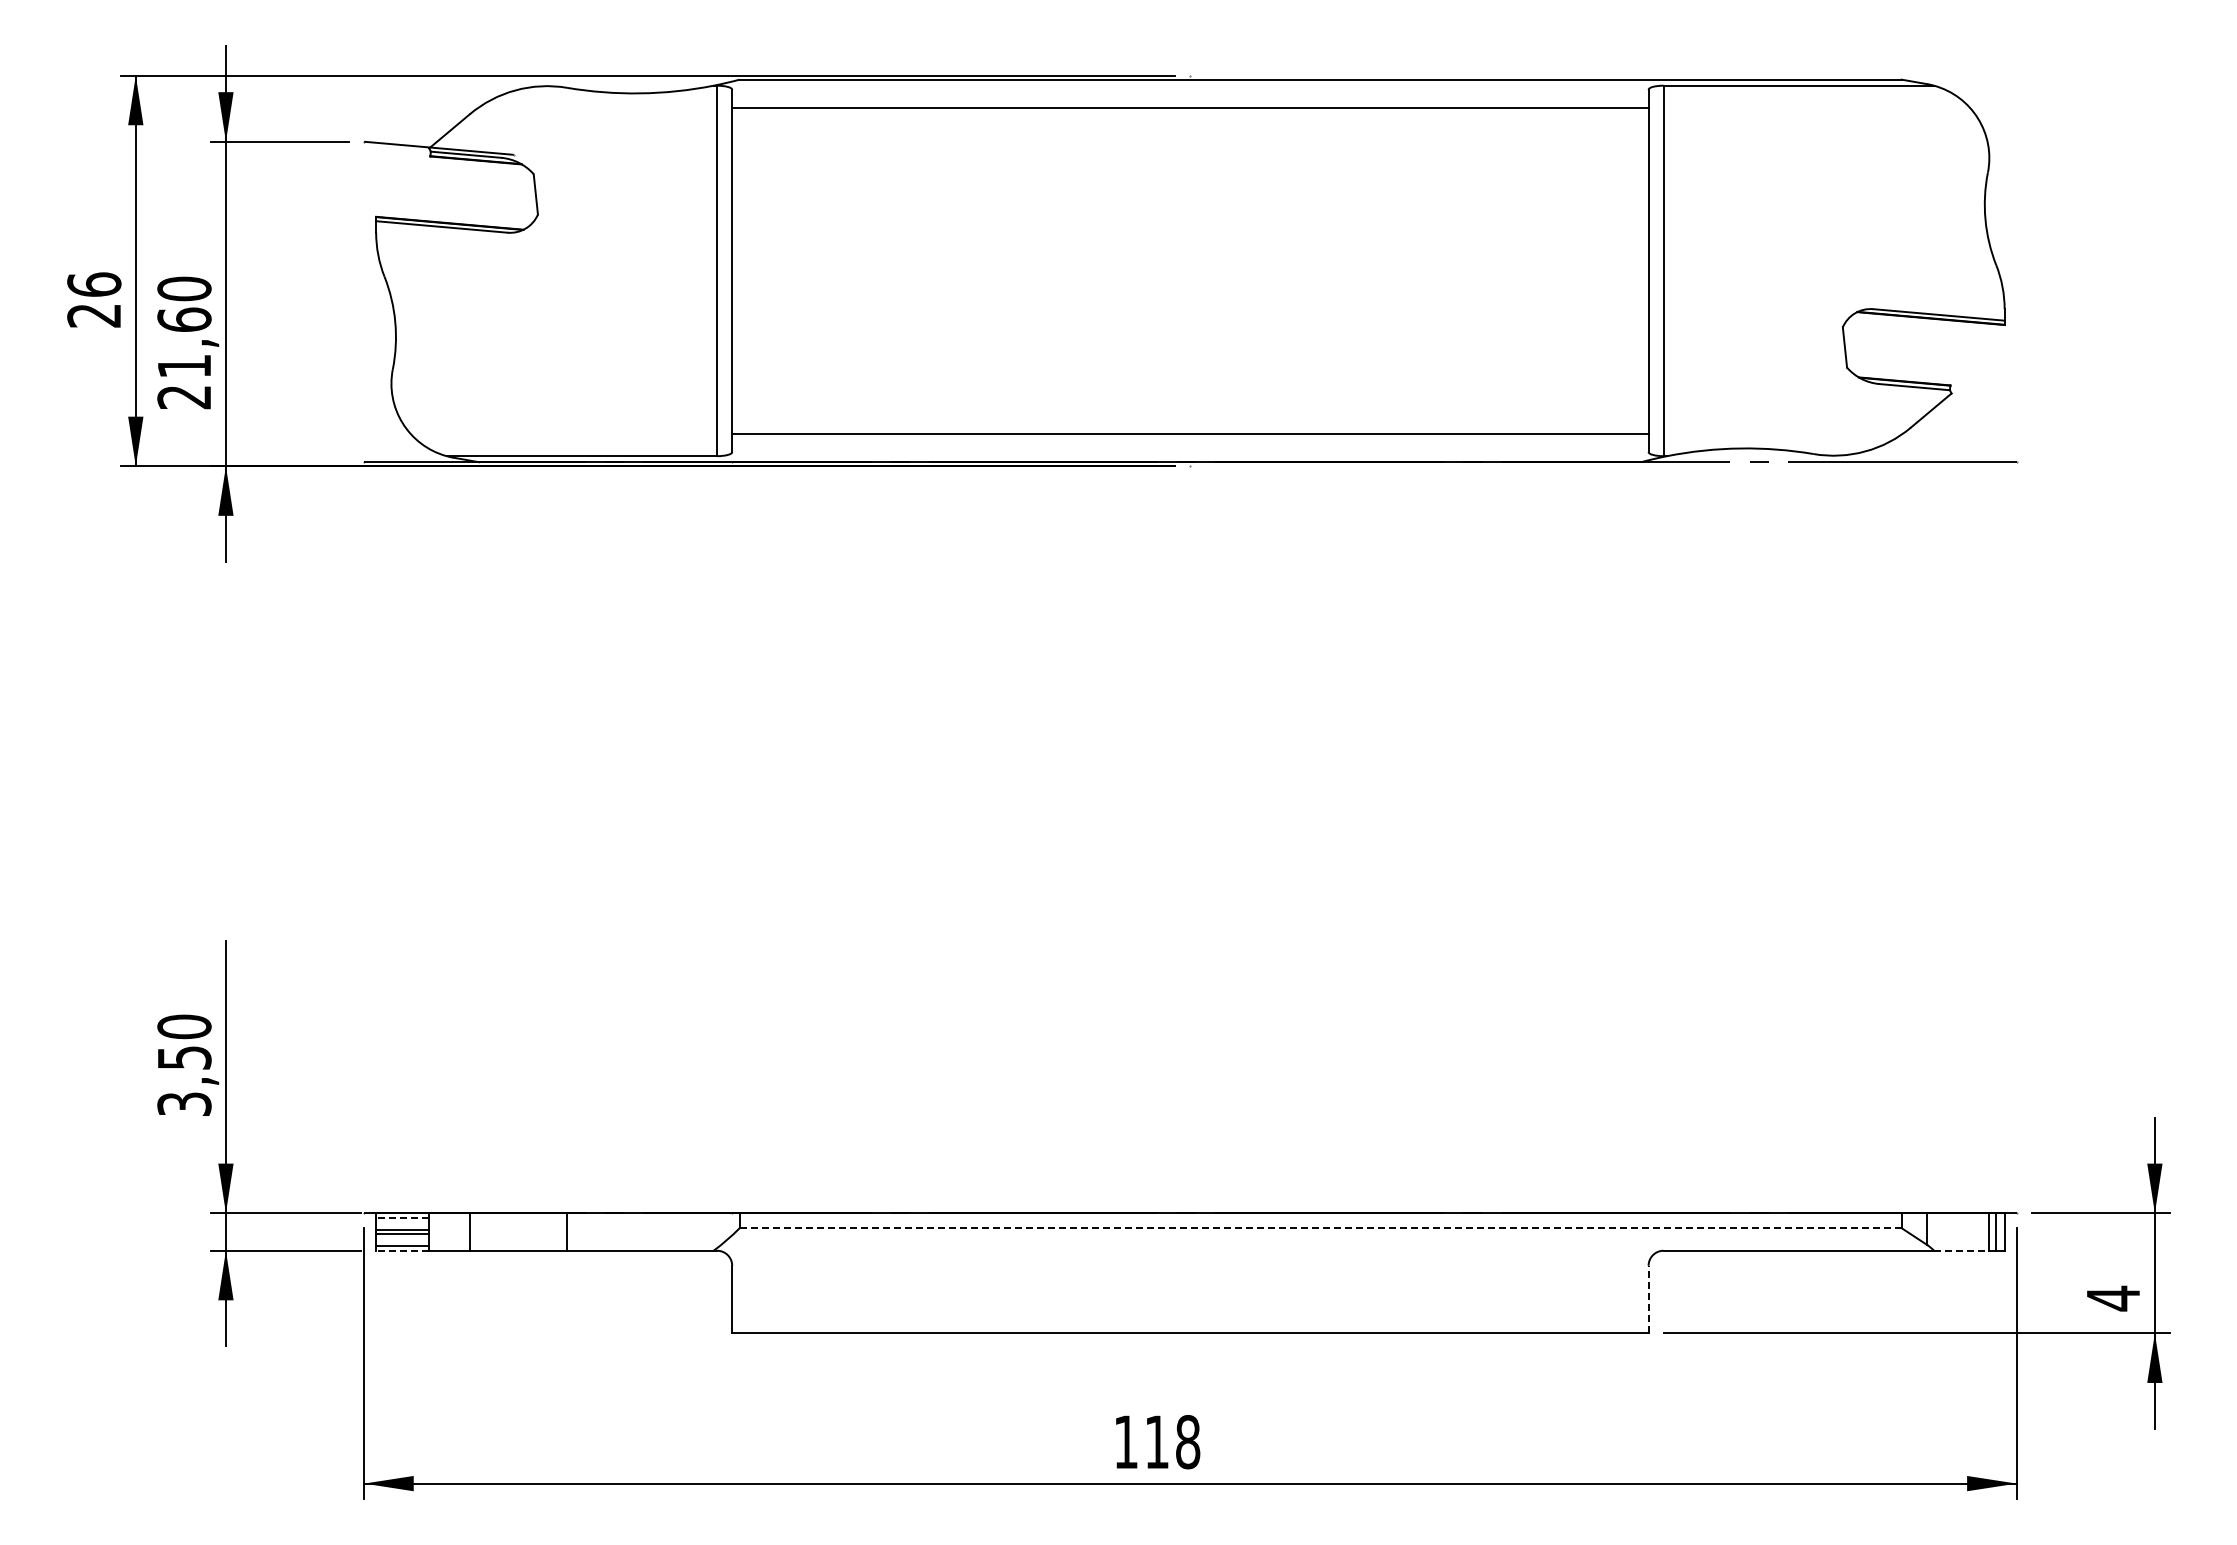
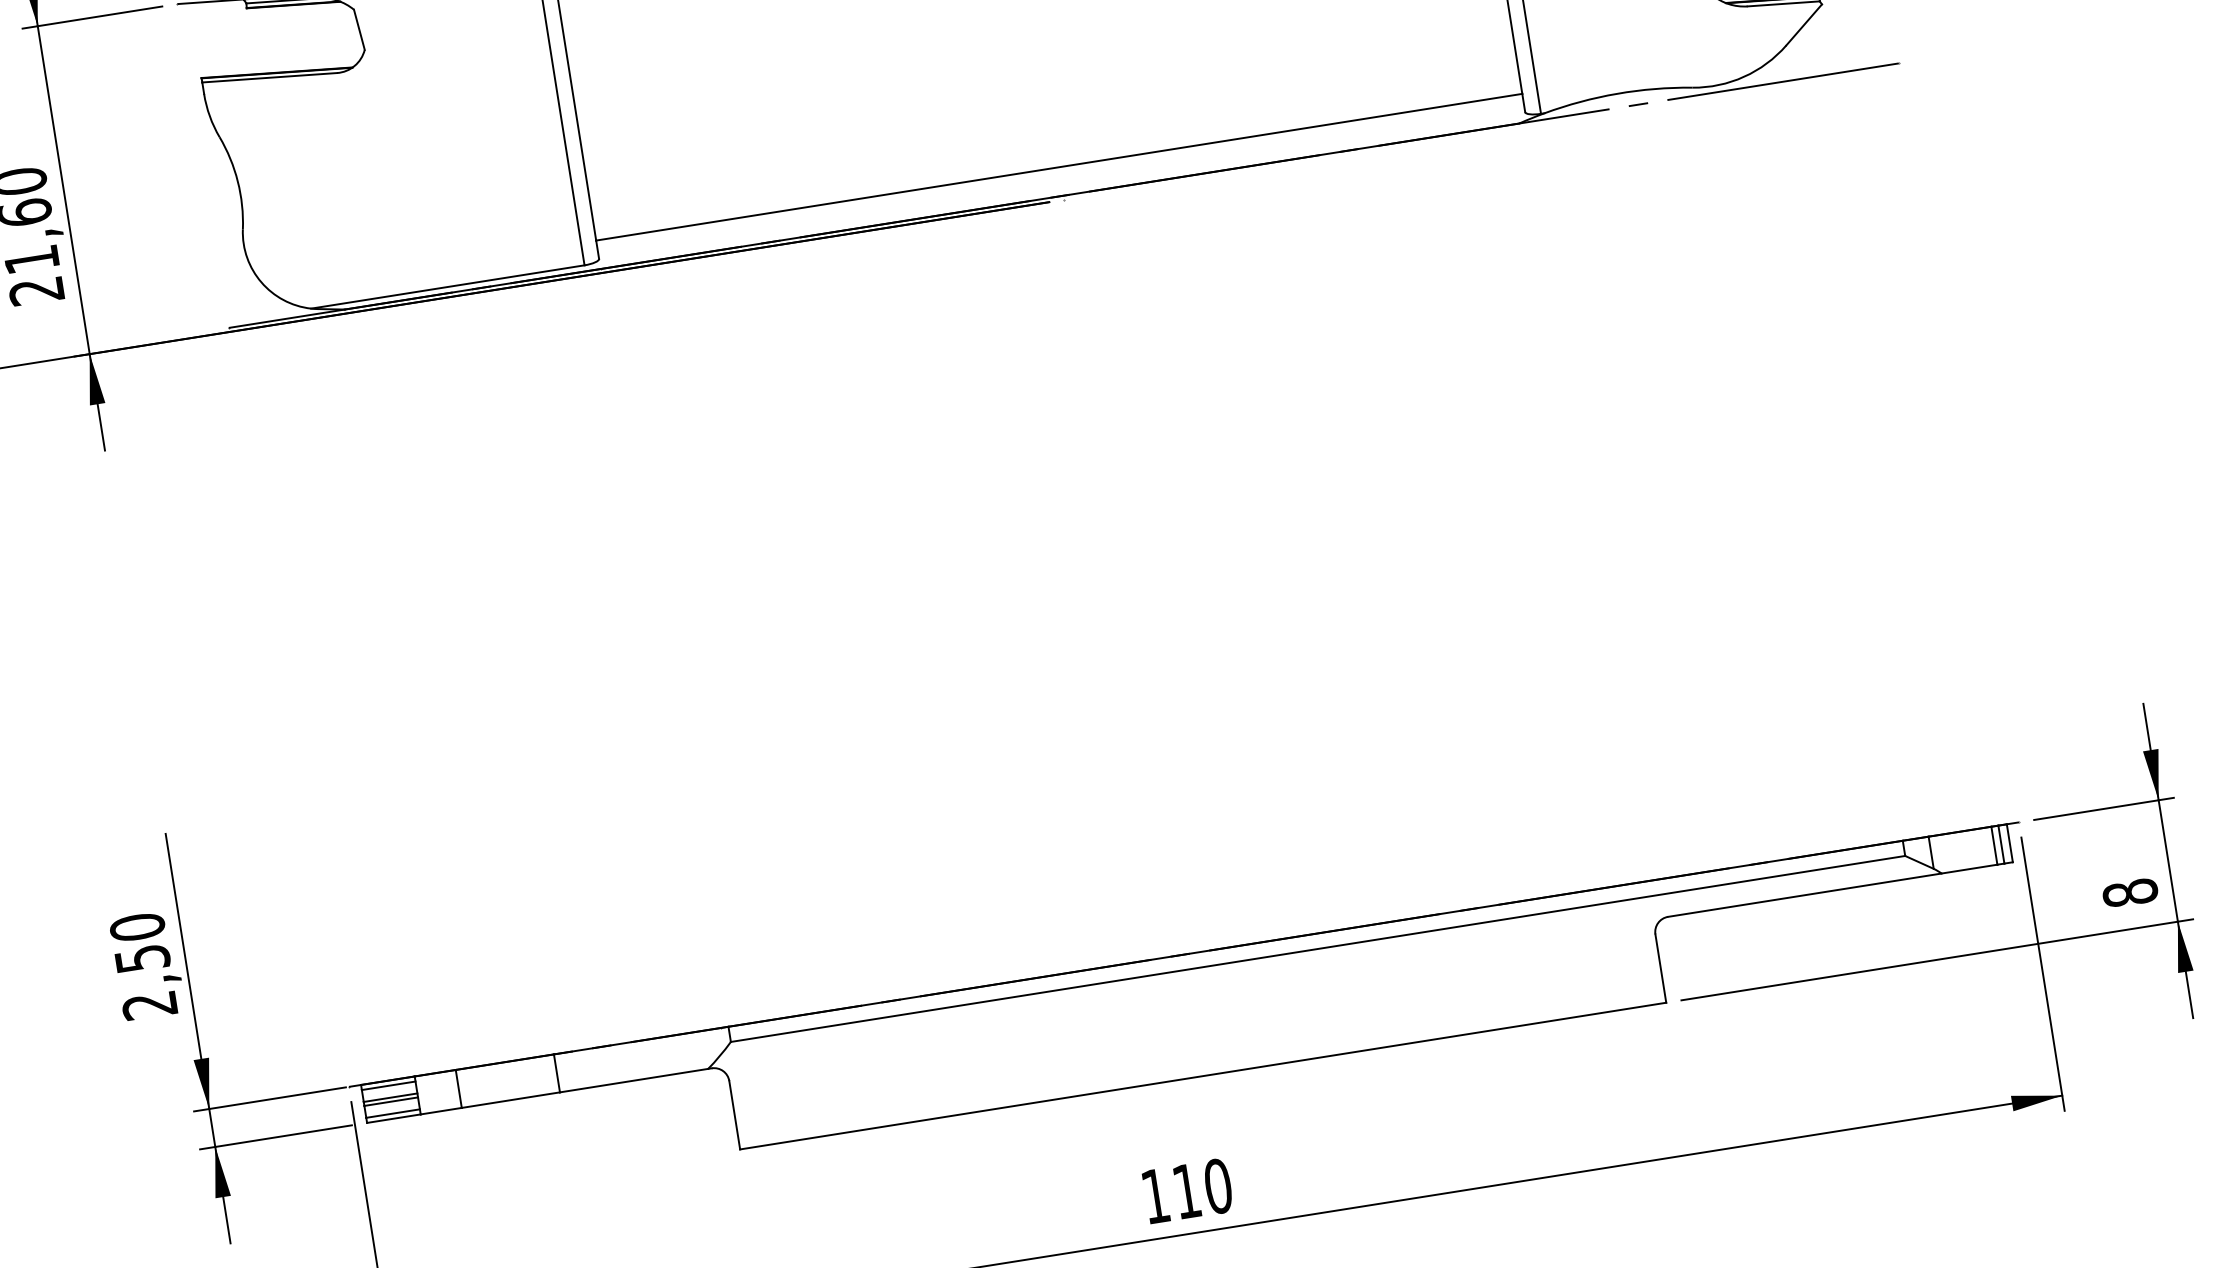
text: (184, 1104) -> (149, 1005), 3,50 -> 2,50
line: (402, 1218) -> (388, 1086), dashed -> solid
line: (1320, 1228) -> (1317, 949), dashed -> solid
line: (402, 1250) -> (393, 1118), dashed -> solid
line: (1961, 1250) -> (1969, 868), dashed -> solid
text: (2113, 1298) -> (2130, 893), 4 -> 8
line: (1648, 1299) -> (1660, 968), dashed -> solid
text: (1188, 1442) -> (1218, 1186), 118 -> 110

